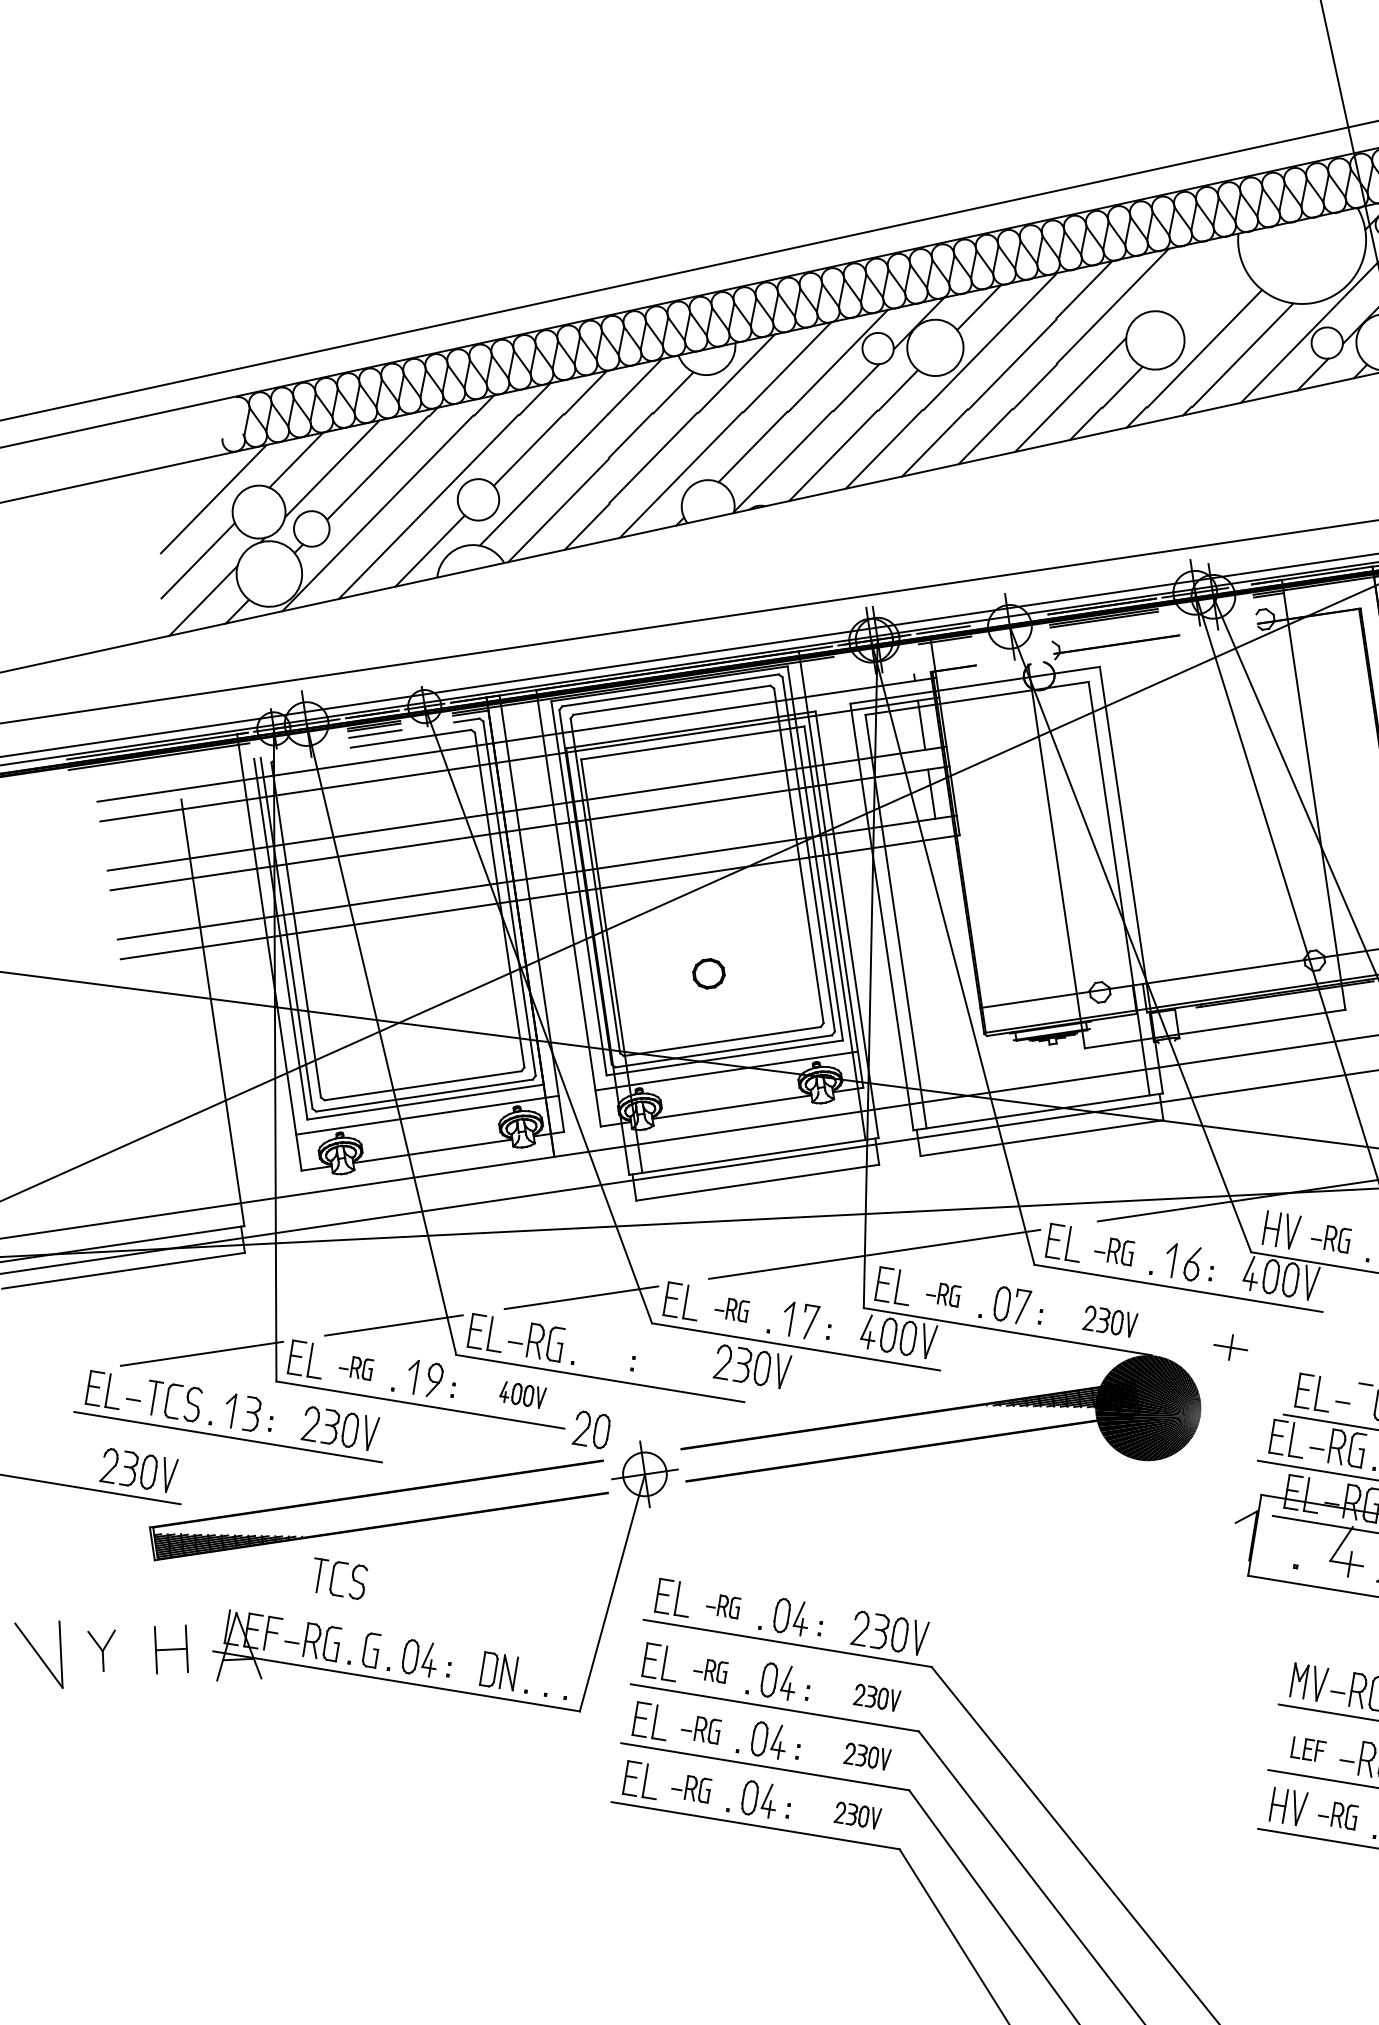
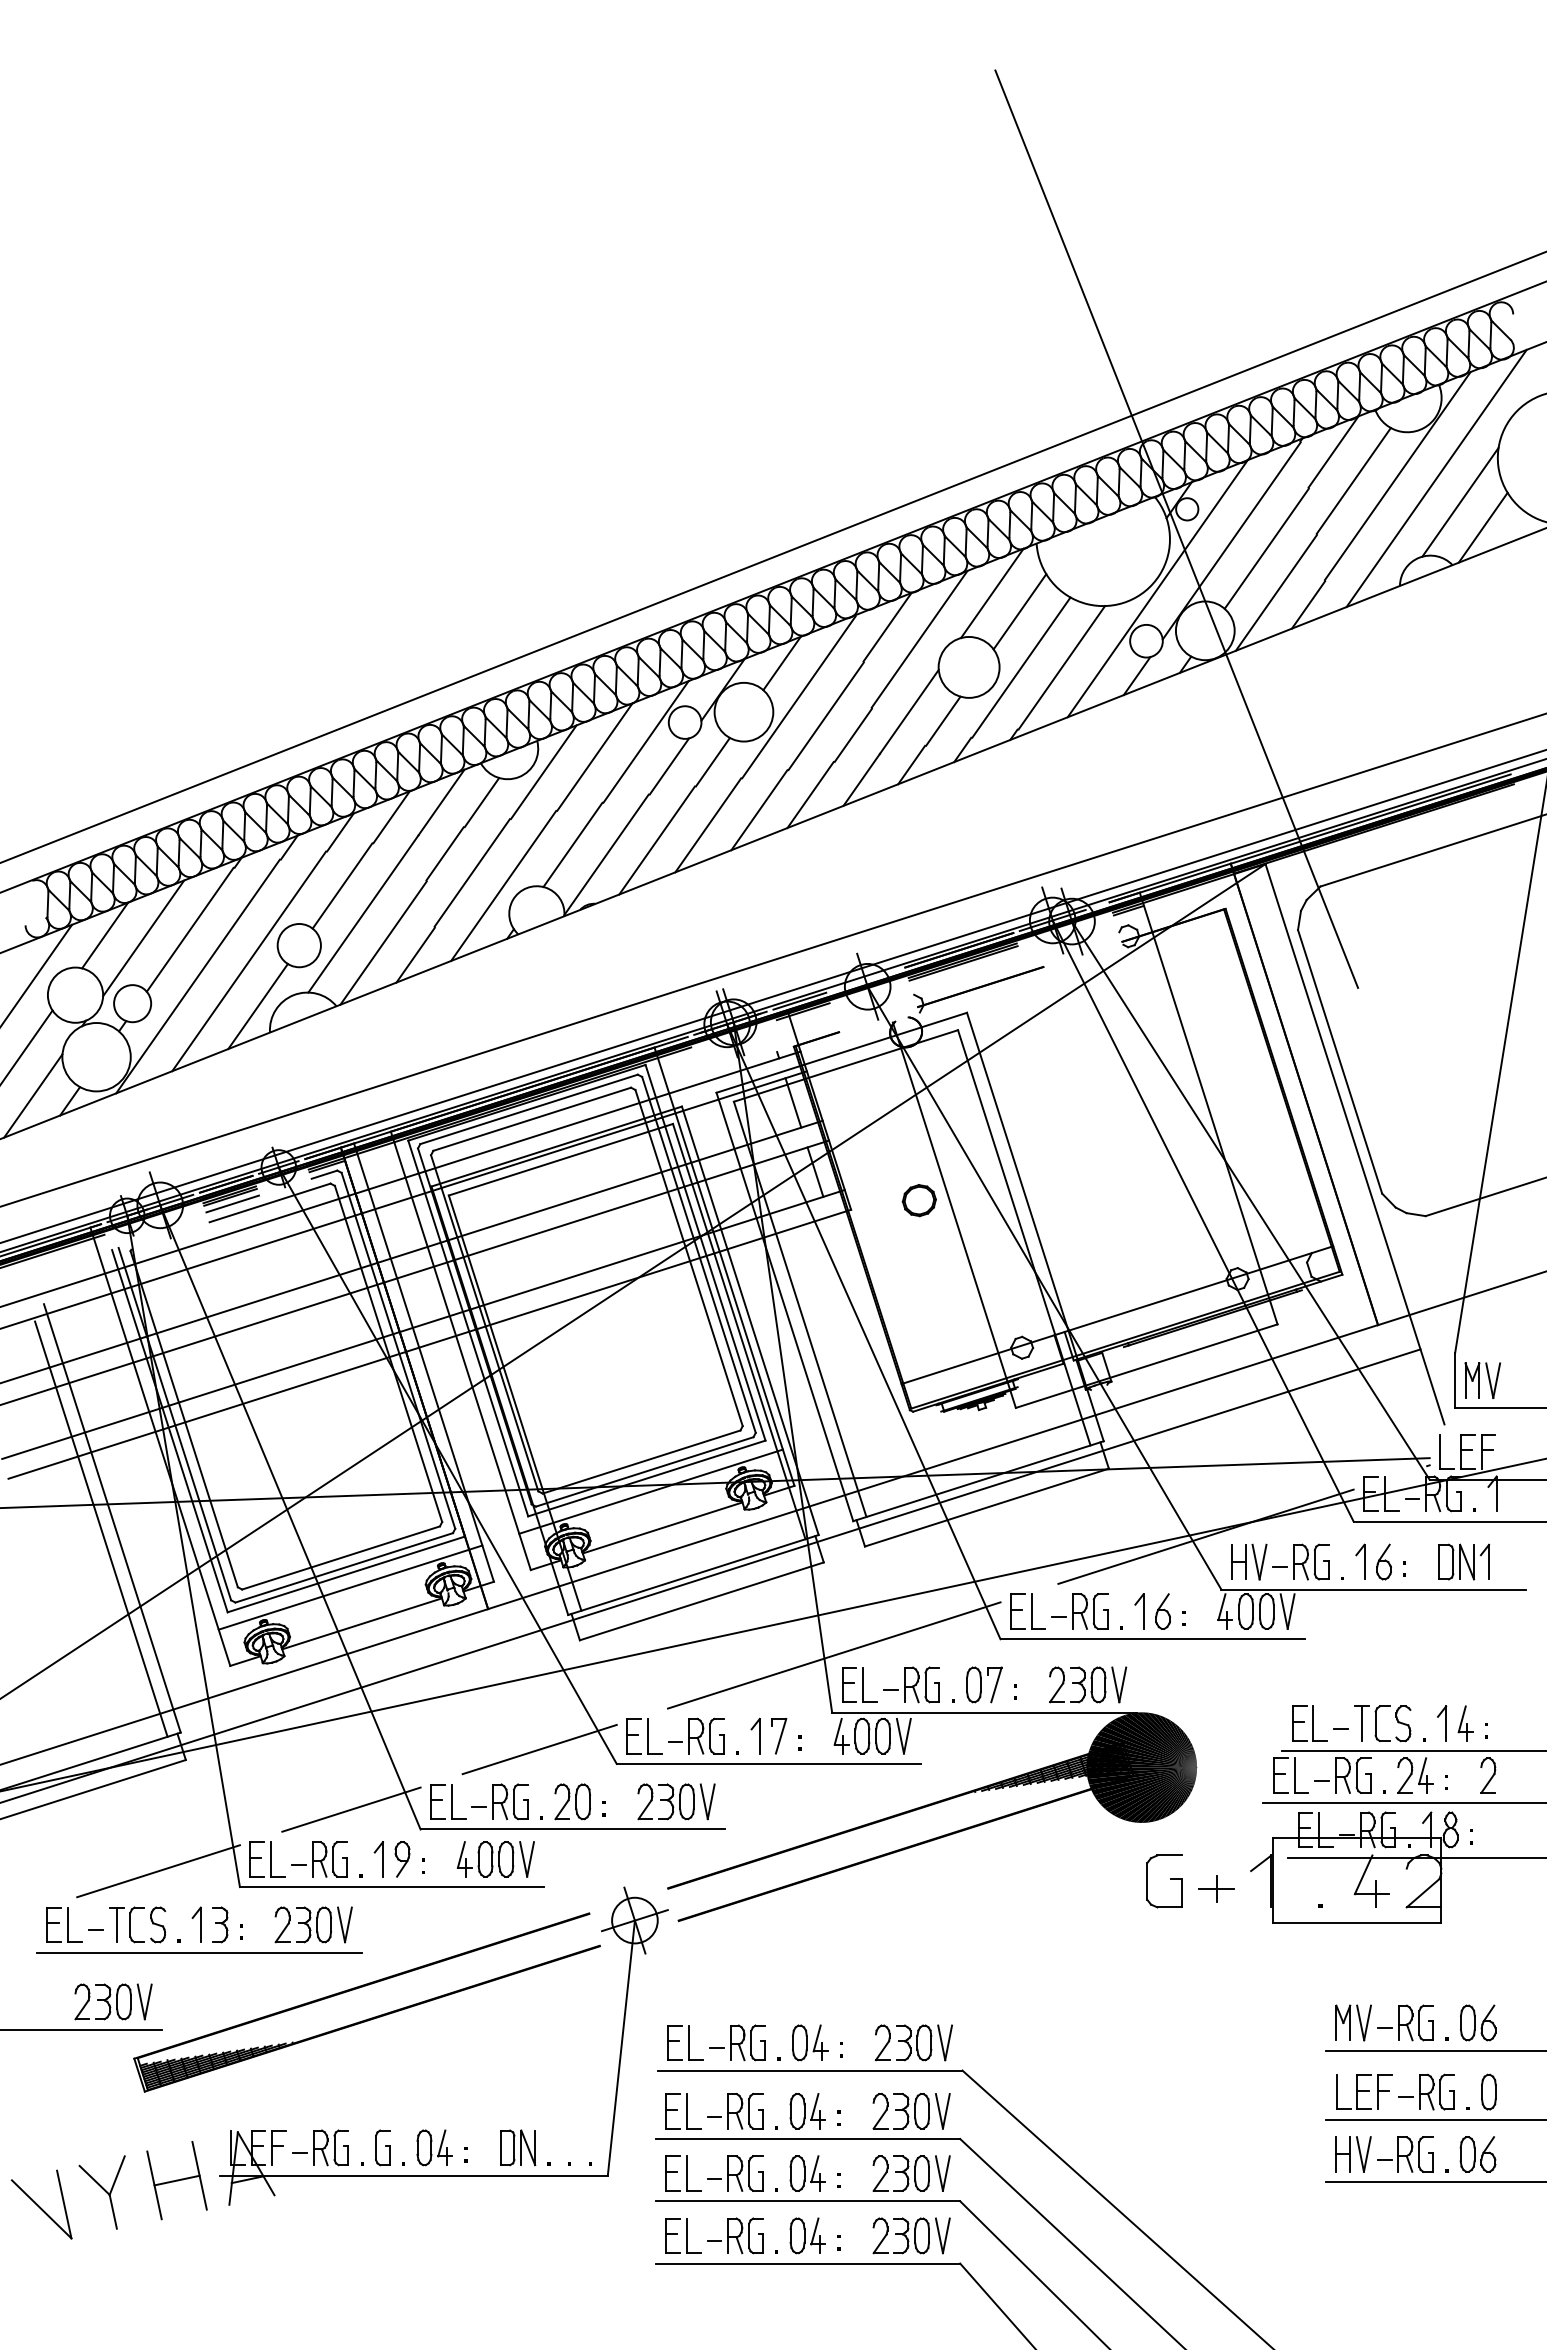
line: (1188, 274) -> (992, 593), added
line: (1211, 295) -> (1019, 611), added
part: (708, 973) -> (918, 1200), moved
line: (201, 1020) -> (101, 1528), added
part: (1330, 1237) -> (1300, 1561), size x1.43
part: (1113, 1250) -> (1079, 1611), size x1.43
part: (943, 1293) -> (911, 1684), size x1.67
part: (731, 1308) -> (696, 1735), size x1.67
part: (1110, 1321) -> (1088, 1684), size x1.43
part: (1230, 1346) -> (1216, 1888), moved
part: (752, 1366) -> (676, 1801), moved
part: (356, 1367) -> (319, 1859), size x1.67
part: (522, 1394) -> (495, 1859), size x1.67
line: (1363, 1400) -> (1361, 1723), added
part: (591, 1429) -> (572, 1801), moved
part: (1158, 1518) -> (1170, 1879), added
part: (332, 1577) -> (330, 2079), removed
part: (723, 1605) -> (737, 2042), size x1.67
part: (98, 1649) -> (101, 2192), size x1.67
part: (170, 1649) -> (176, 2180), size x1.43
part: (710, 1670) -> (735, 2111), size x1.67
part: (877, 1697) -> (911, 2111), size x1.67
part: (700, 1729) -> (735, 2173), size x1.43
part: (1308, 1749) -> (1364, 2091), size x1.67
part: (867, 1756) -> (911, 2173), size x1.67
part: (691, 1787) -> (735, 2235), size x1.43
part: (857, 1815) -> (911, 2235), size x1.67
part: (1337, 1815) -> (1405, 2154), size x1.43

